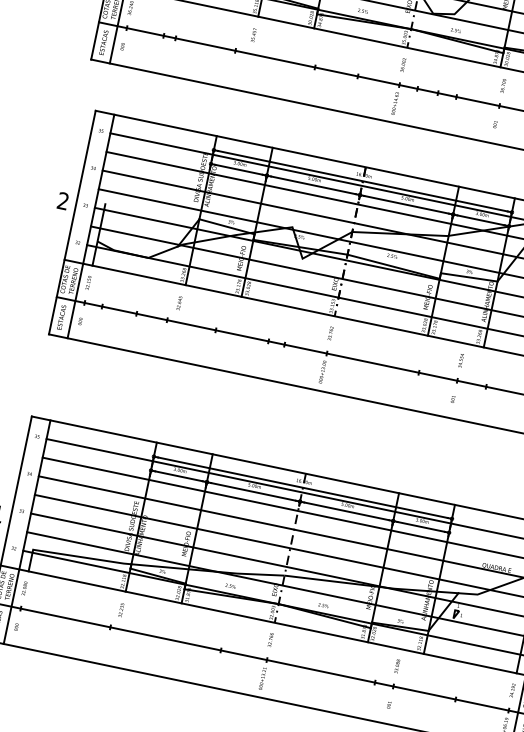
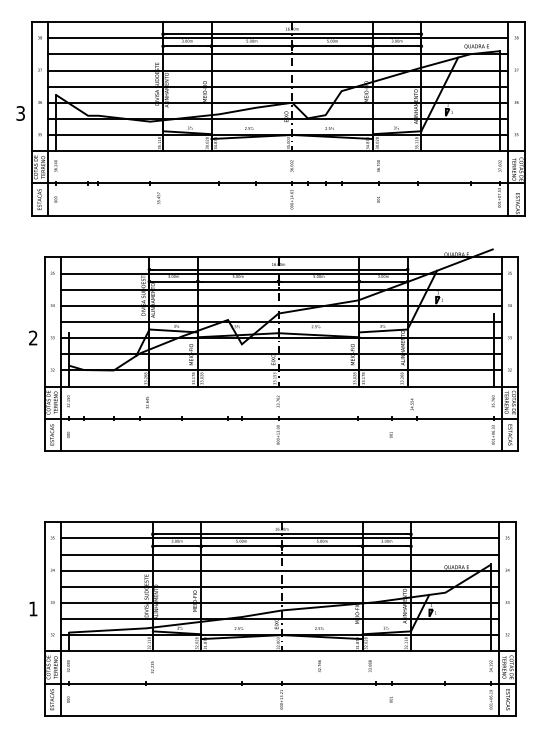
text: (253, 34) -> (158, 197), moved
text: (460, 360) -> (411, 404), moved
text: (270, 639) -> (319, 665), moved
text: (396, 665) -> (369, 665), moved

